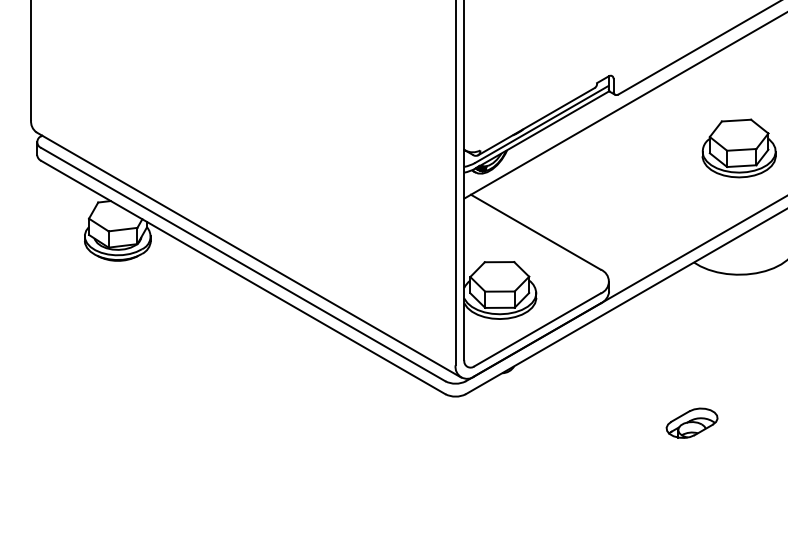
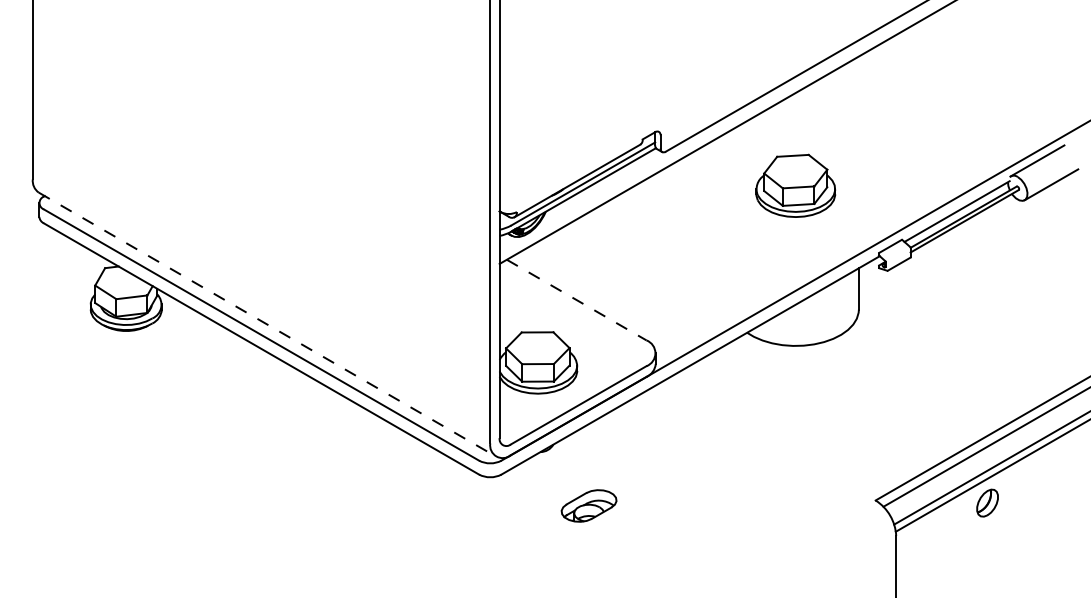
part: (738, 148) -> (795, 185), moved
line: (535, 232) -> (576, 300), solid -> dashed
line: (248, 254) -> (267, 324), solid -> dashed
part: (691, 422) -> (588, 505), moved

